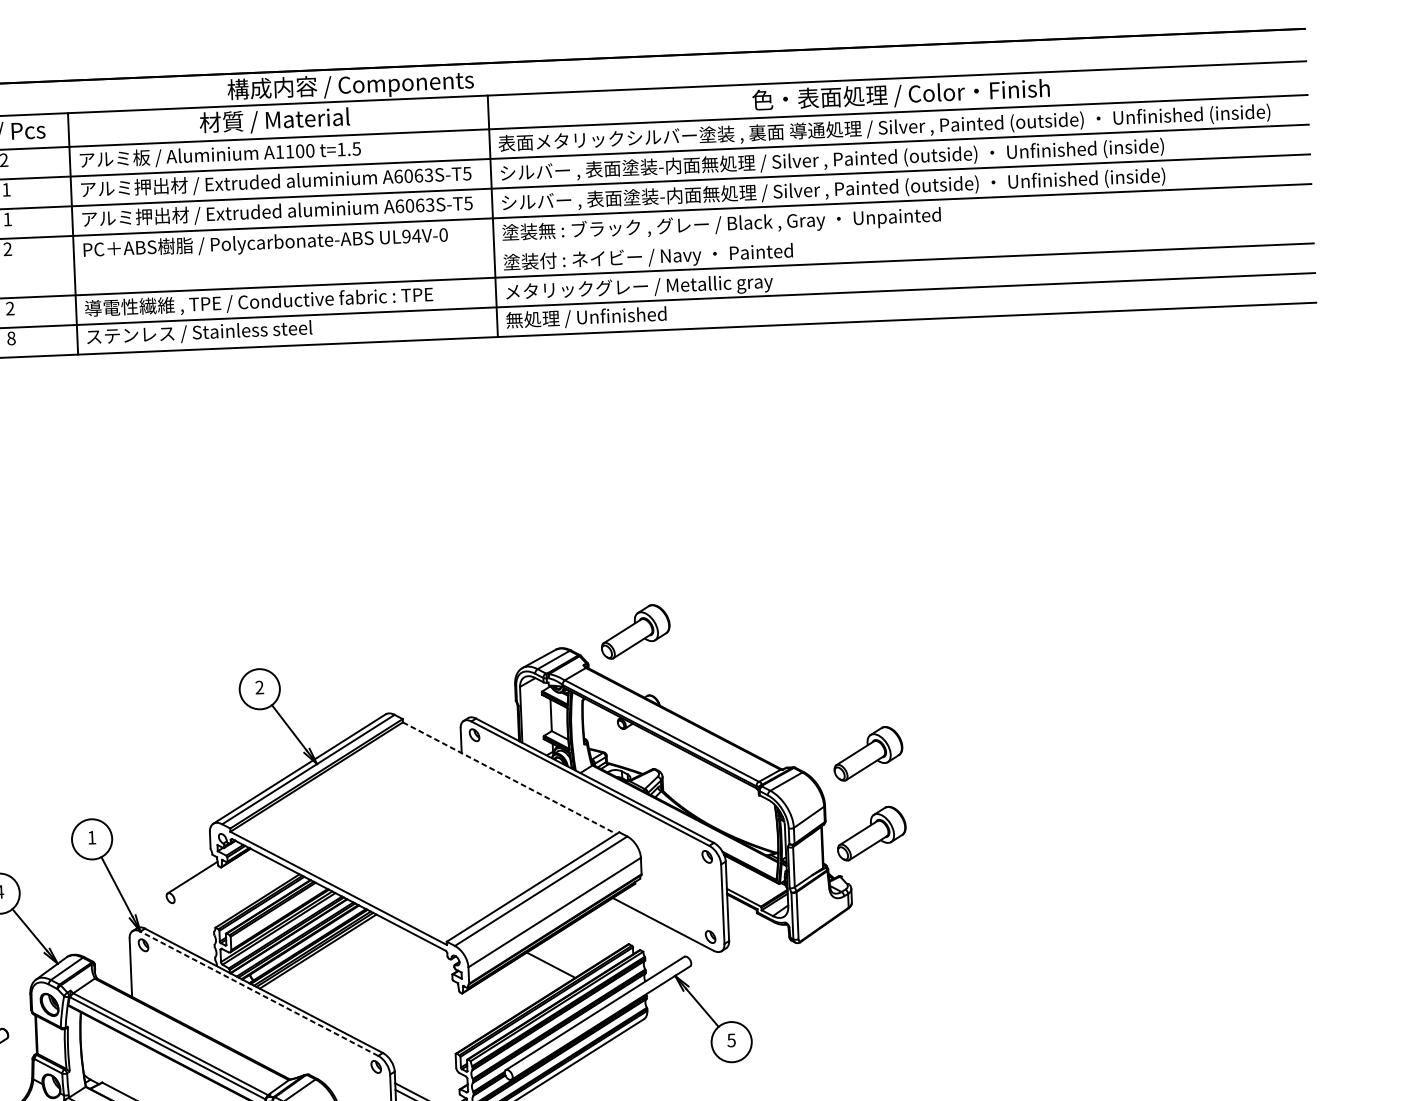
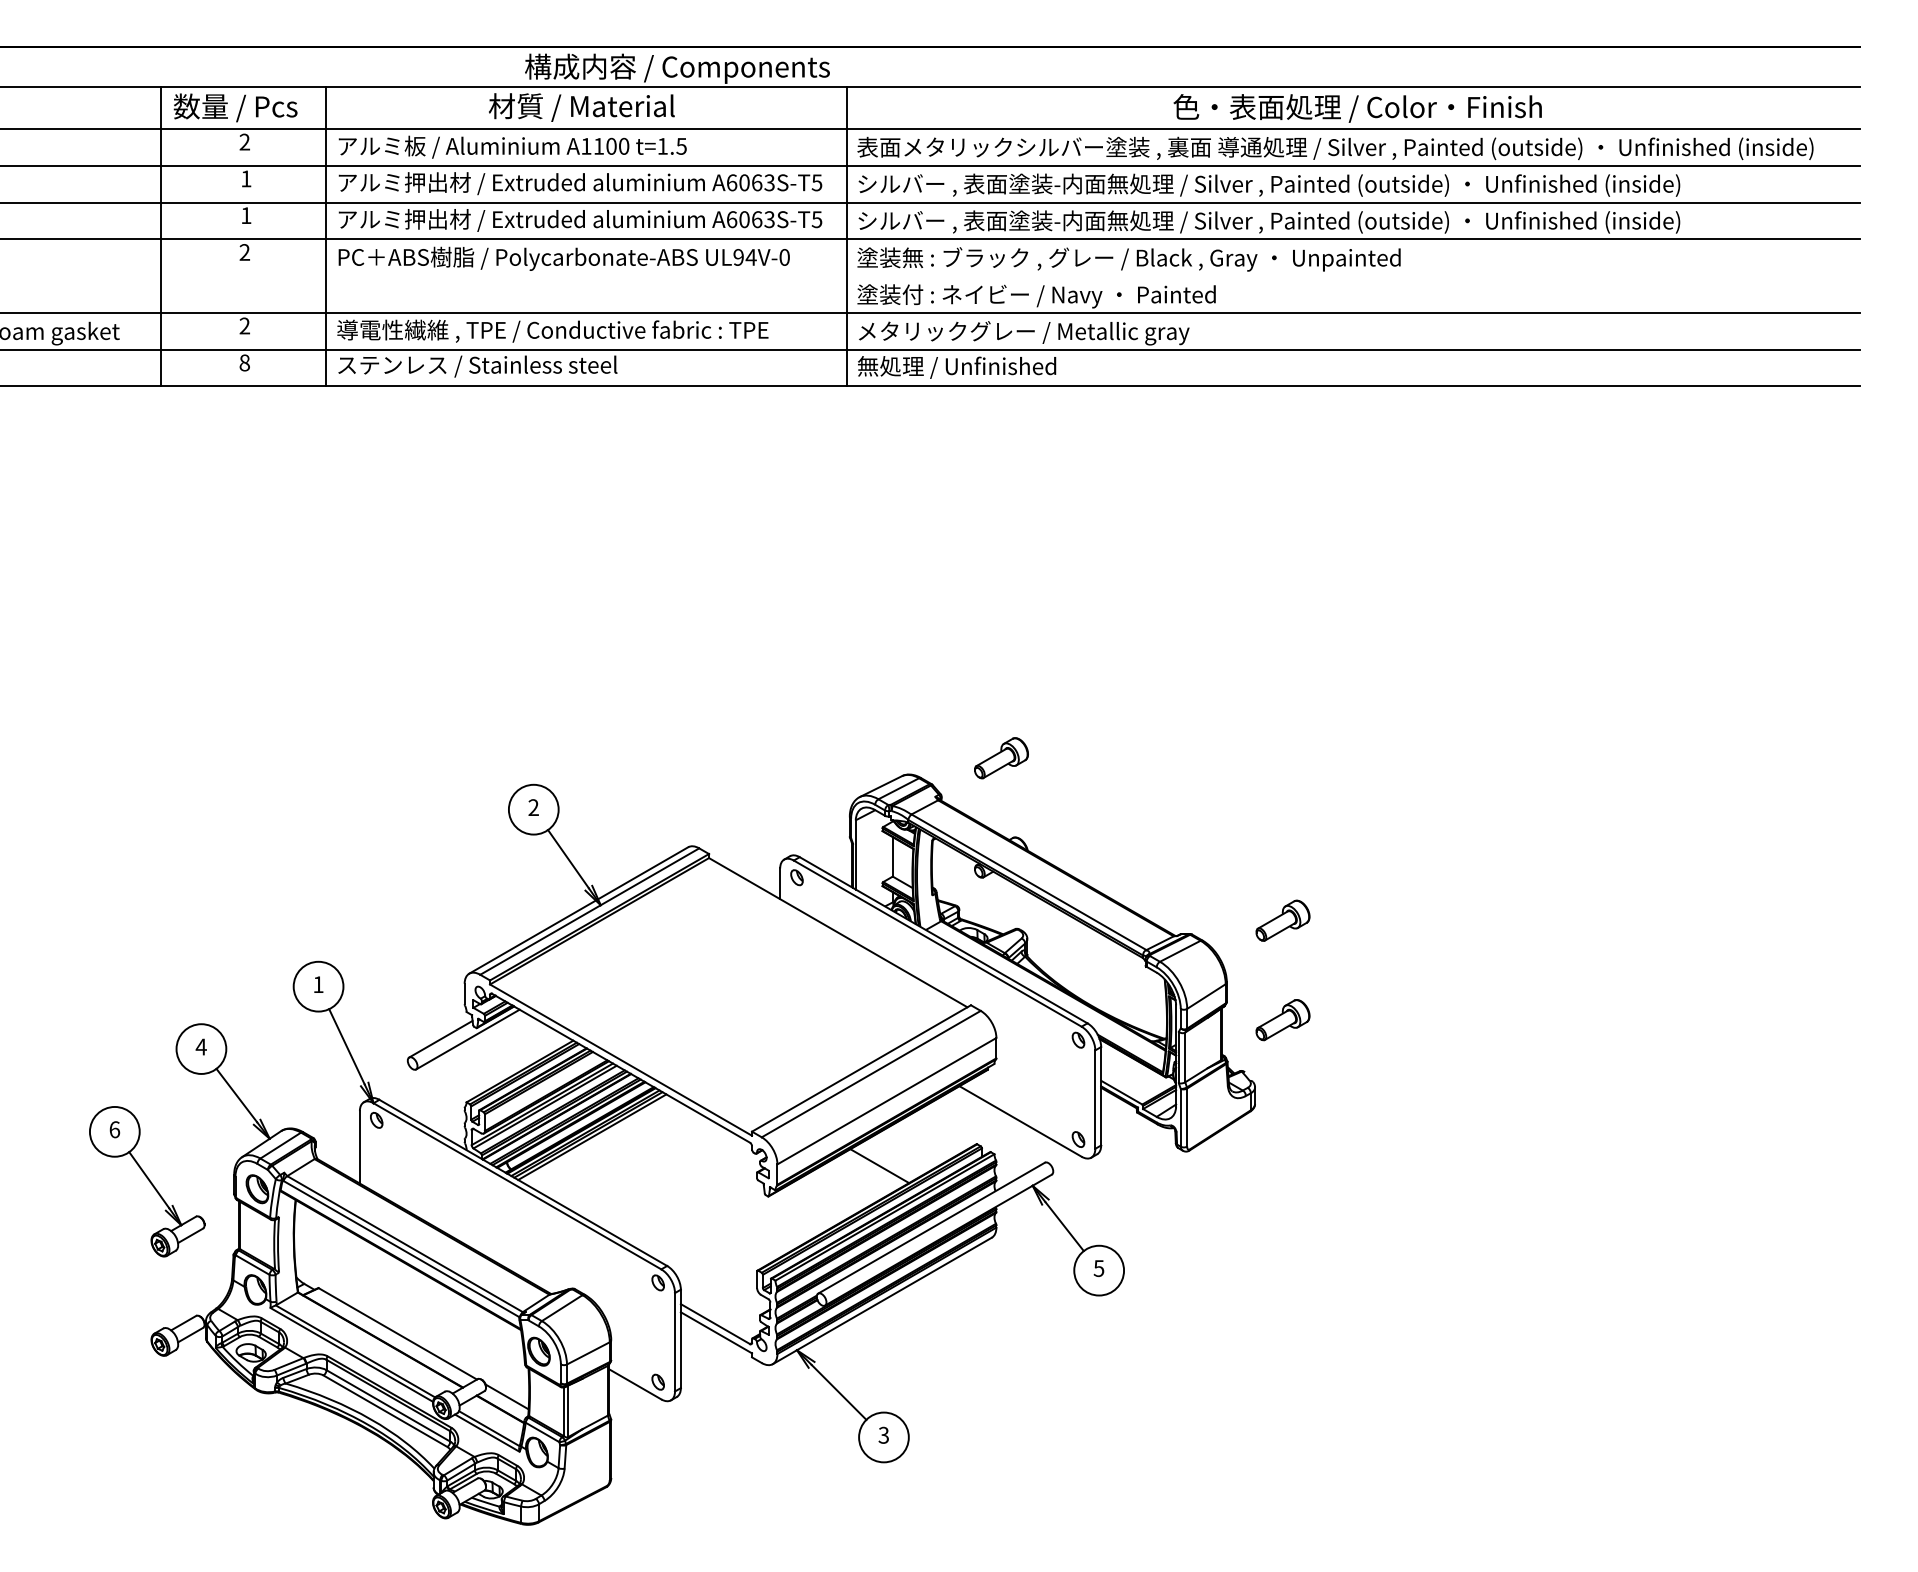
part: (635, 632) -> (1001, 758), size x0.62
part: (867, 753) -> (1282, 920), size x0.62
line: (509, 778) -> (838, 932), dashed -> solid
part: (871, 834) -> (1282, 1020), size x0.62
line: (214, 876) -> (467, 1039), added
line: (259, 993) -> (517, 1186), dashed -> solid

